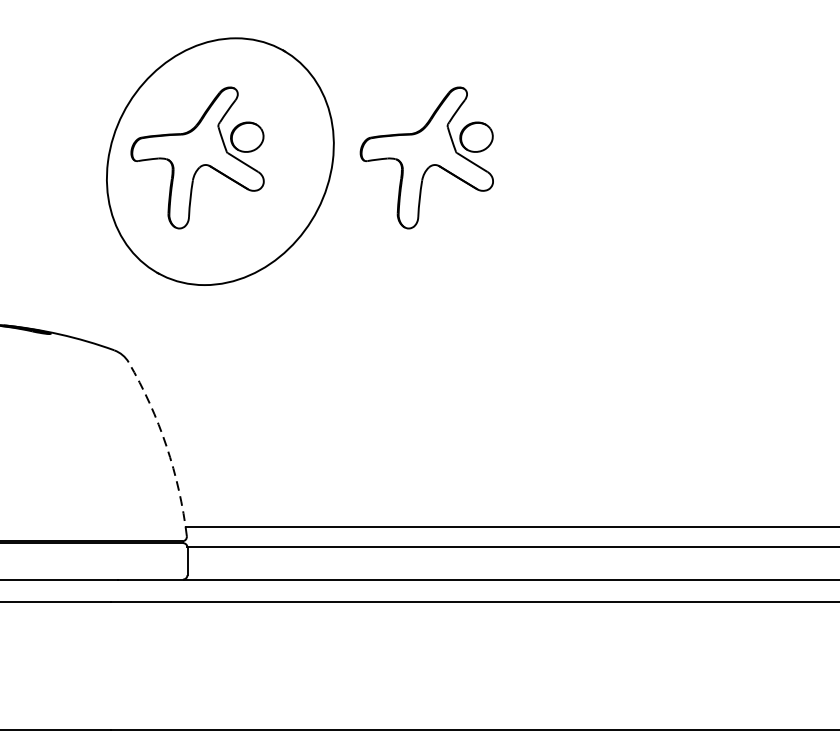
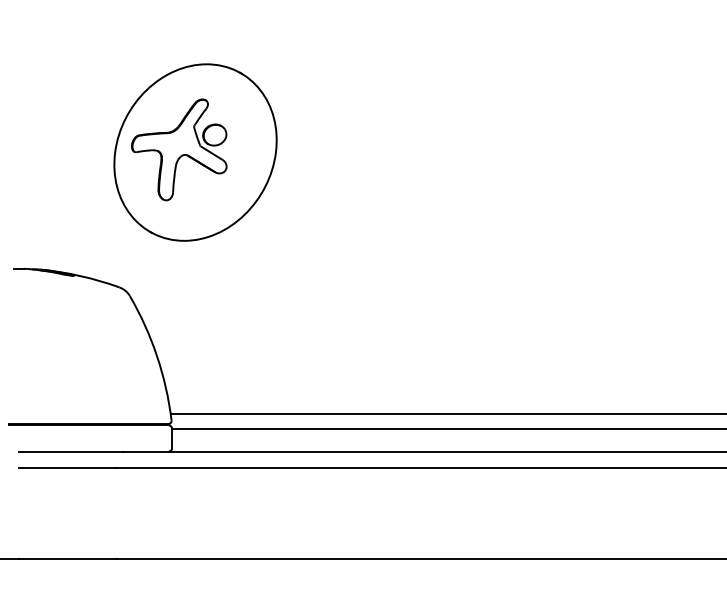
part: (427, 157) -> (343, 149), removed
arc: (167, 446) -> (157, 356), dashed -> solid

